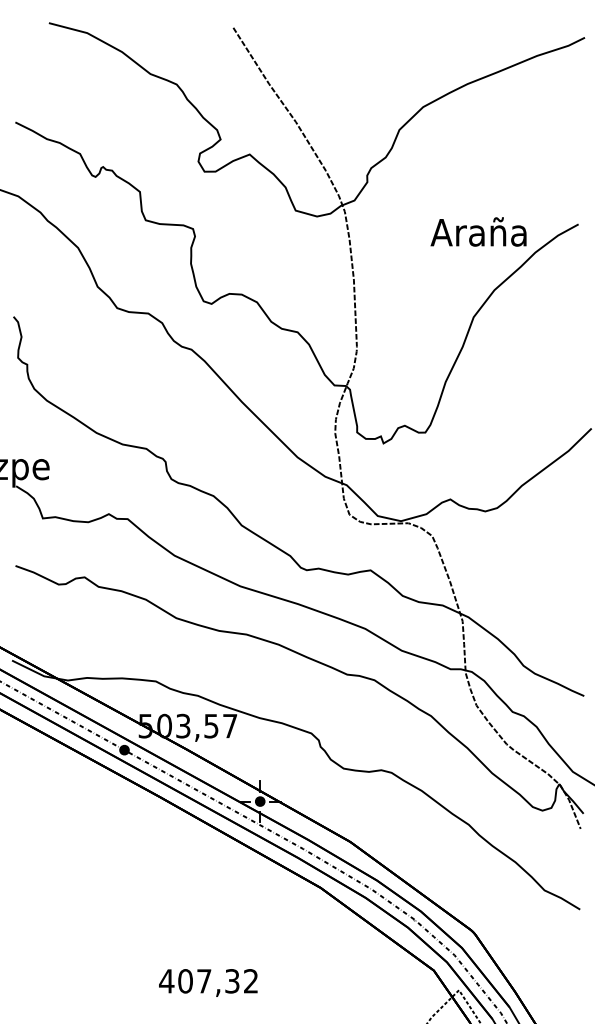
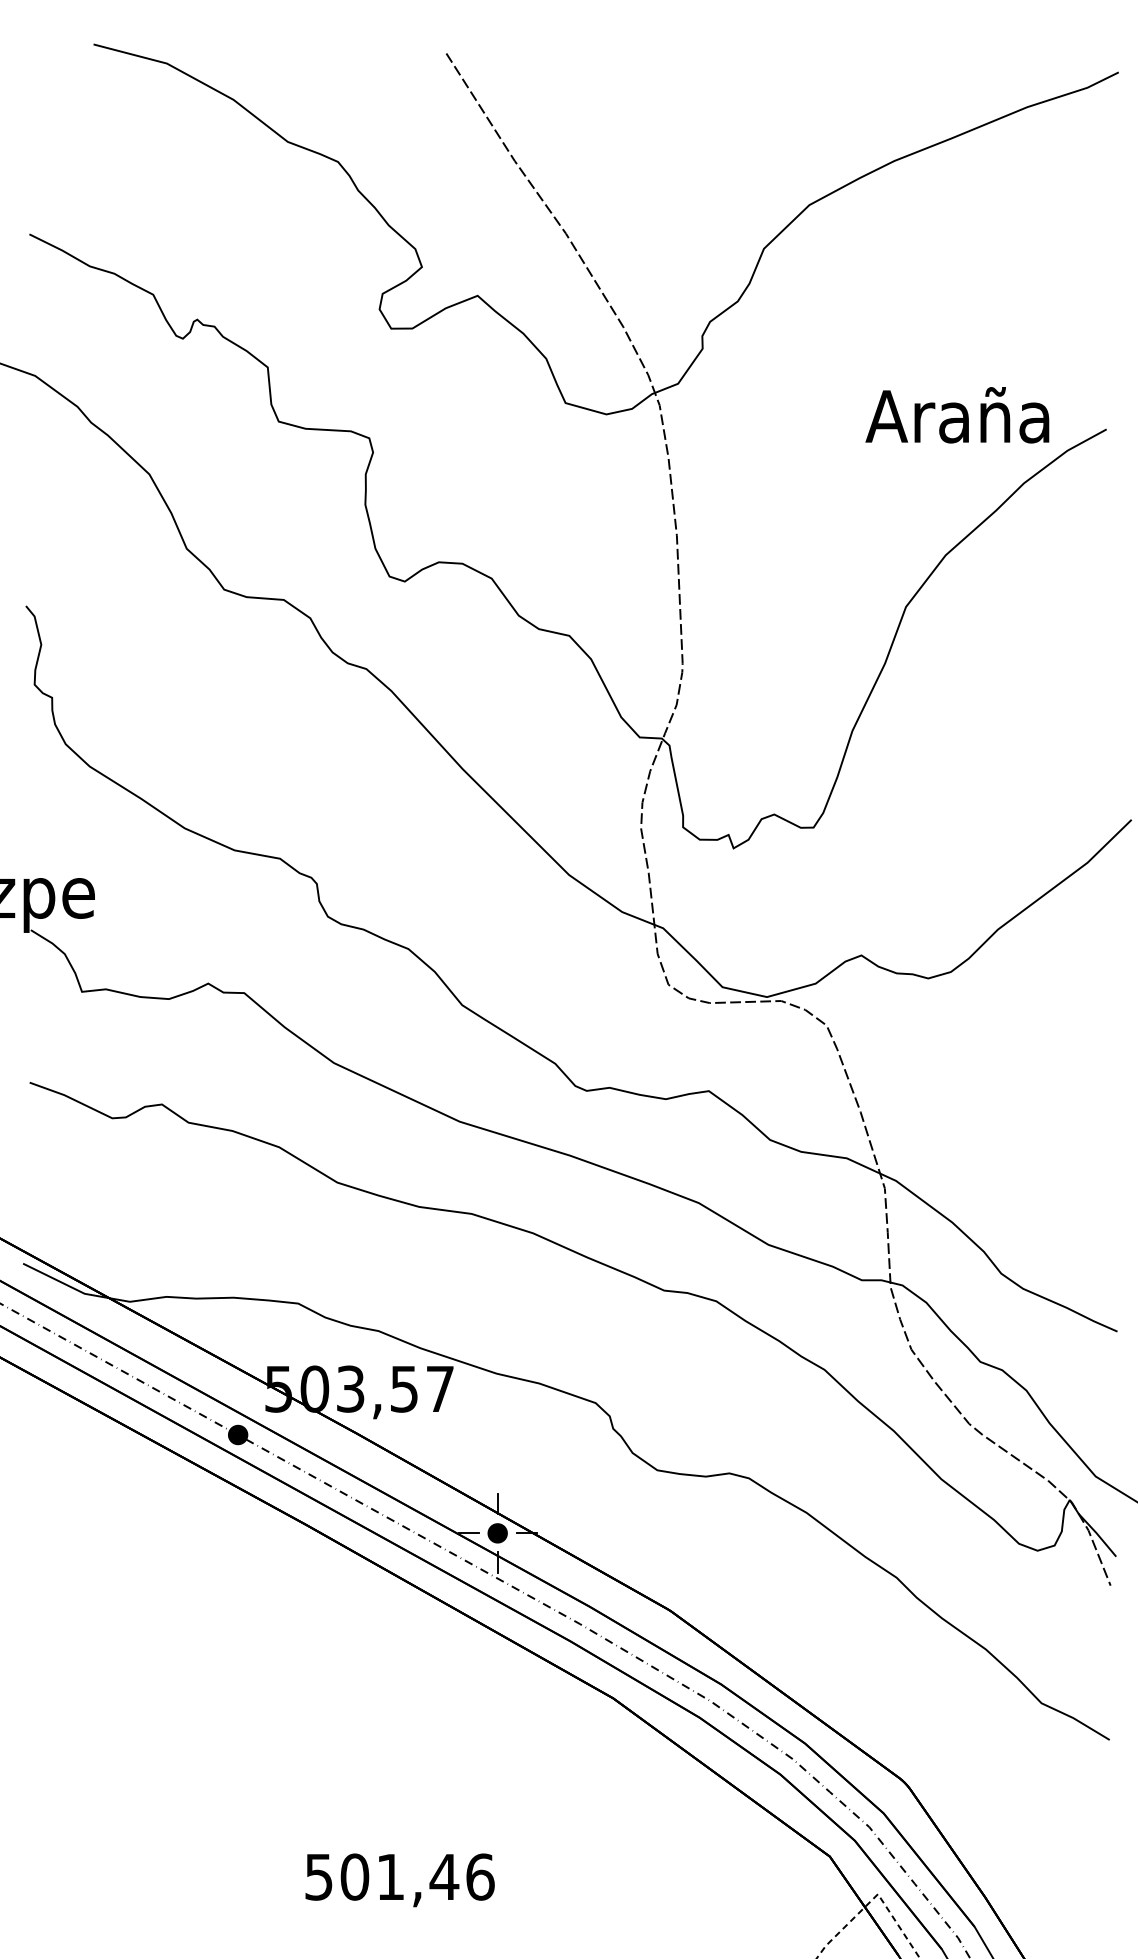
text: (478, 231) -> (957, 414), moved
text: (208, 981) -> (398, 1877), 407,32 -> 501,46

